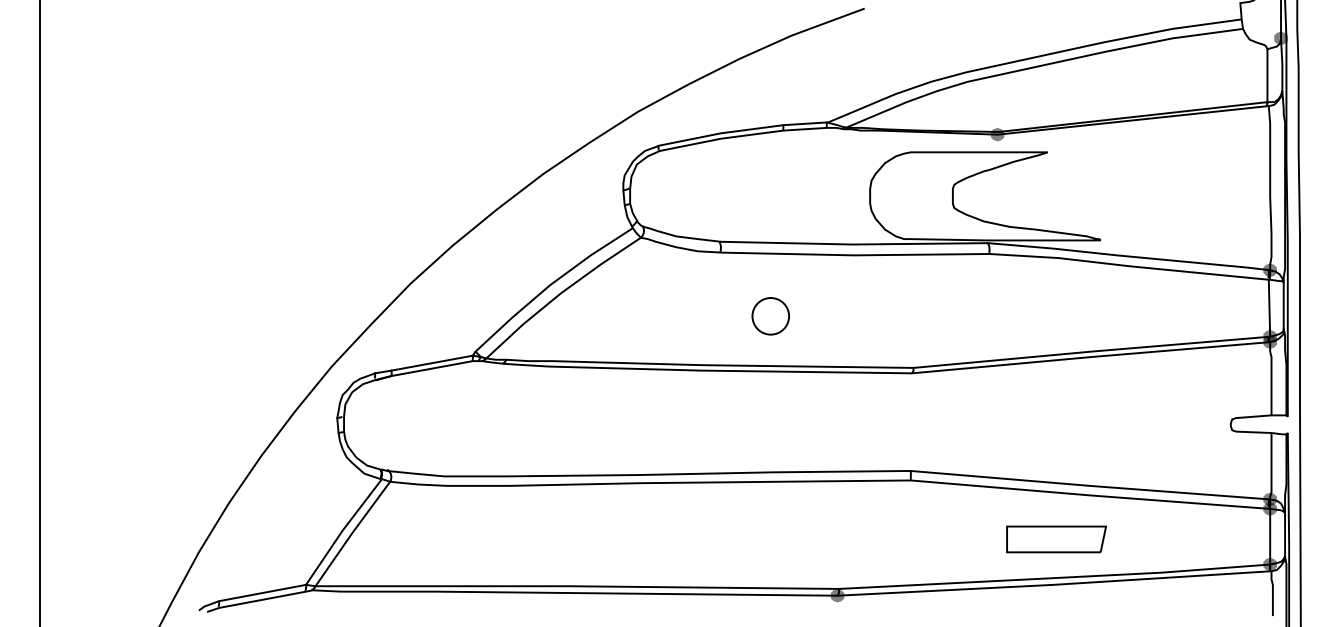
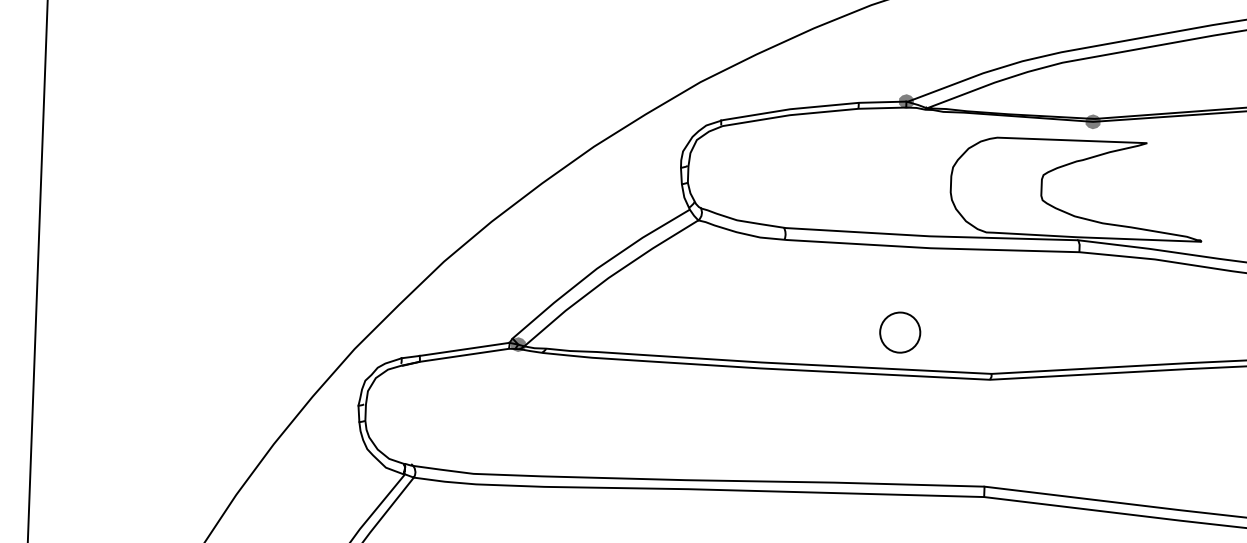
fill: (826, 122) -> (906, 101), added
circle: (770, 316) -> (899, 332), moved
fill: (480, 356) -> (517, 344), added

